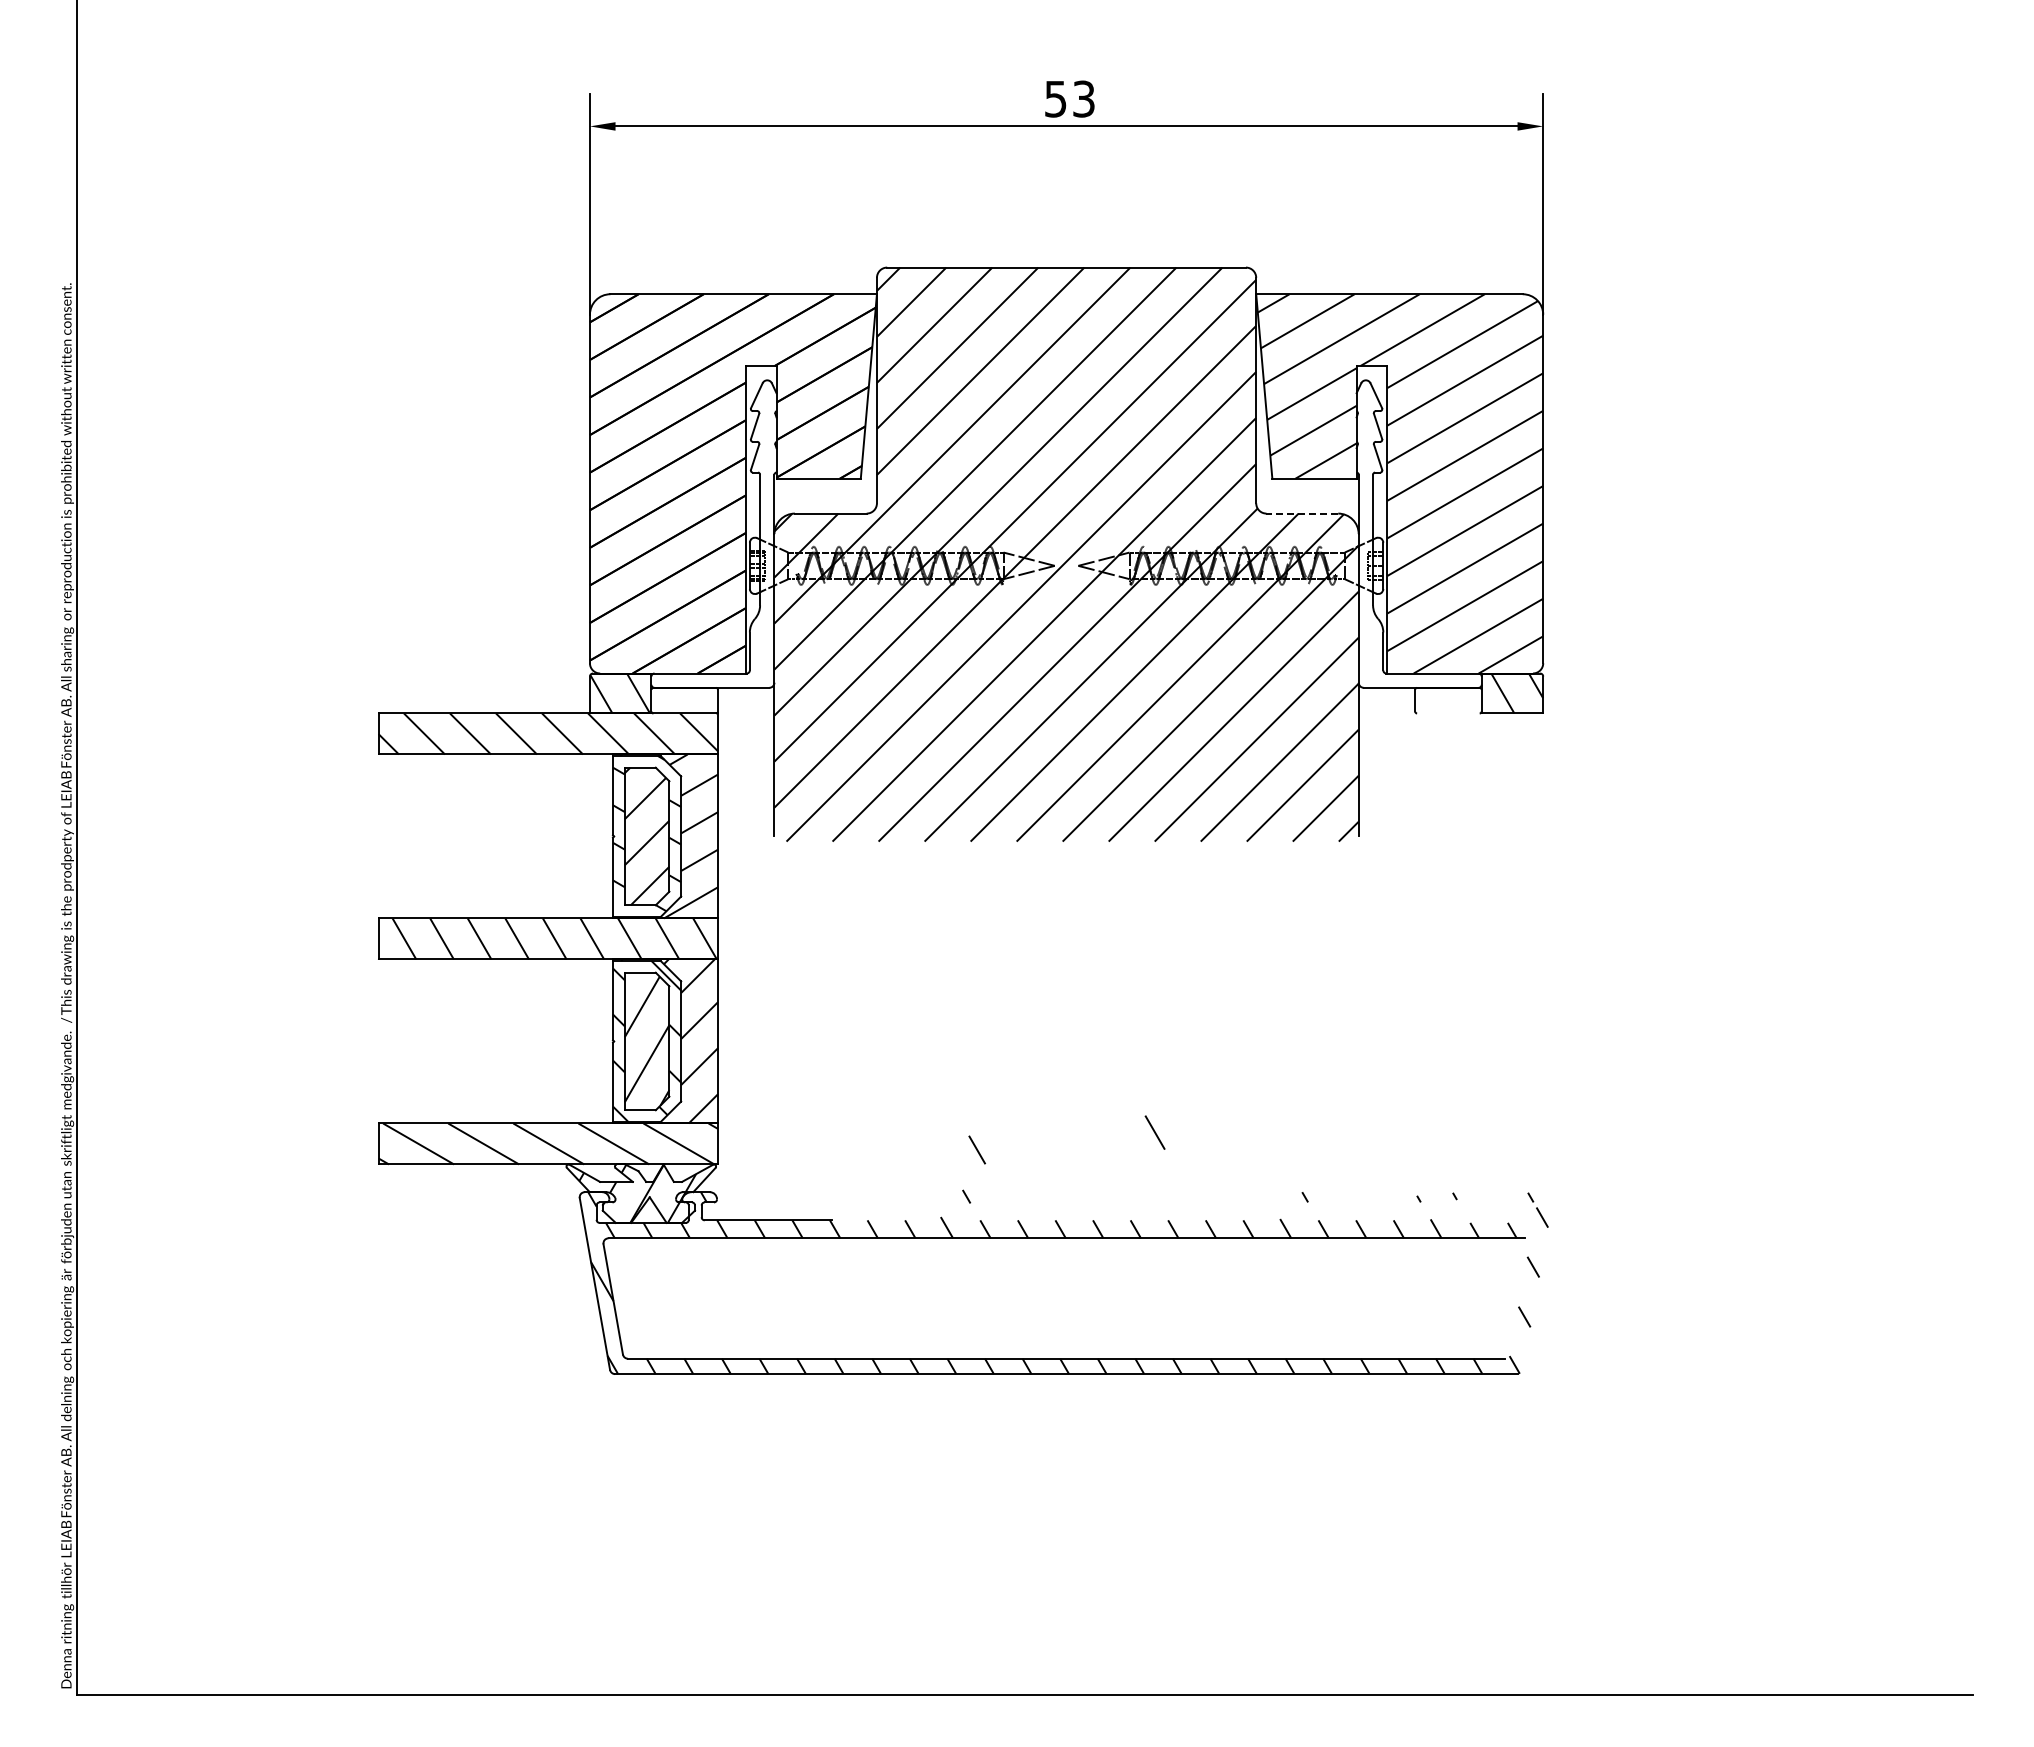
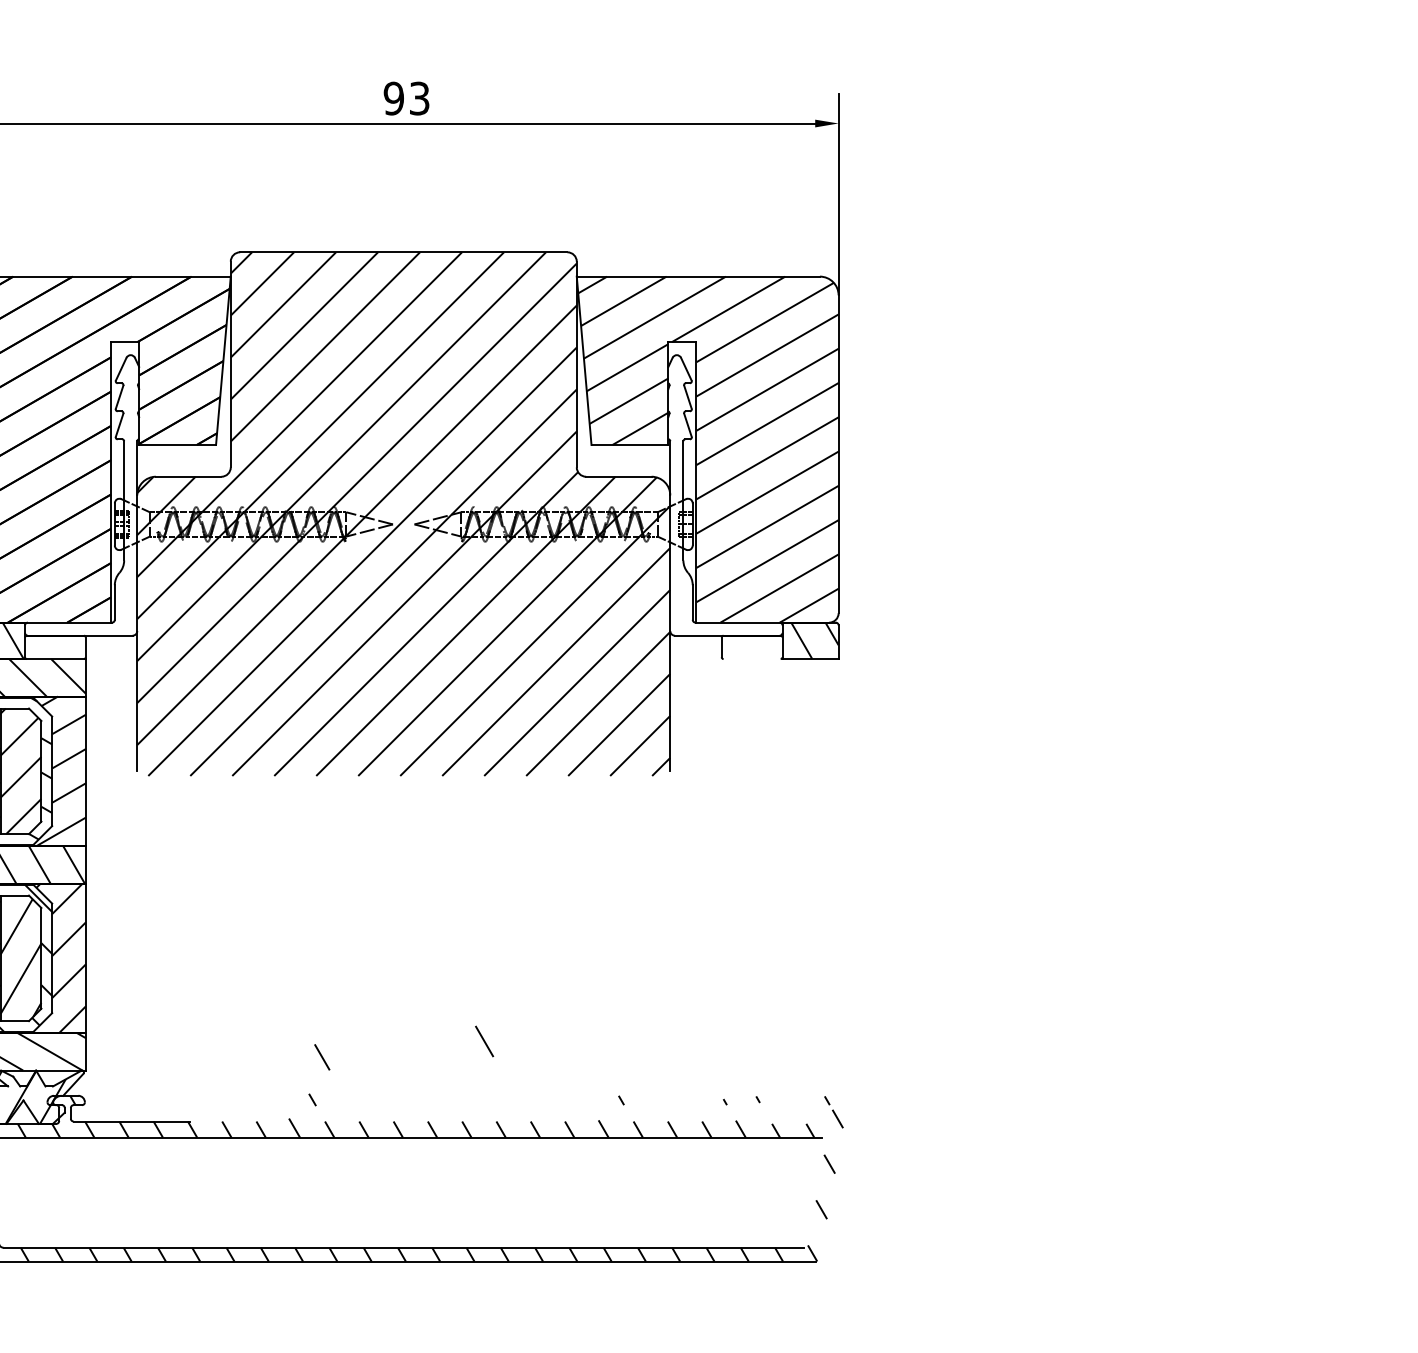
text: (1055, 98) -> (393, 98), 53 -> 93
line: (1302, 513) -> (619, 476), dashed -> solid

